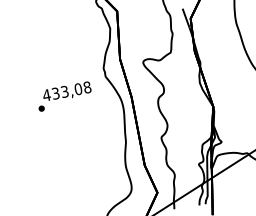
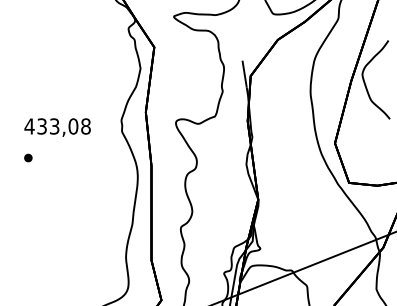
text: (67, 92) -> (57, 127), moved

